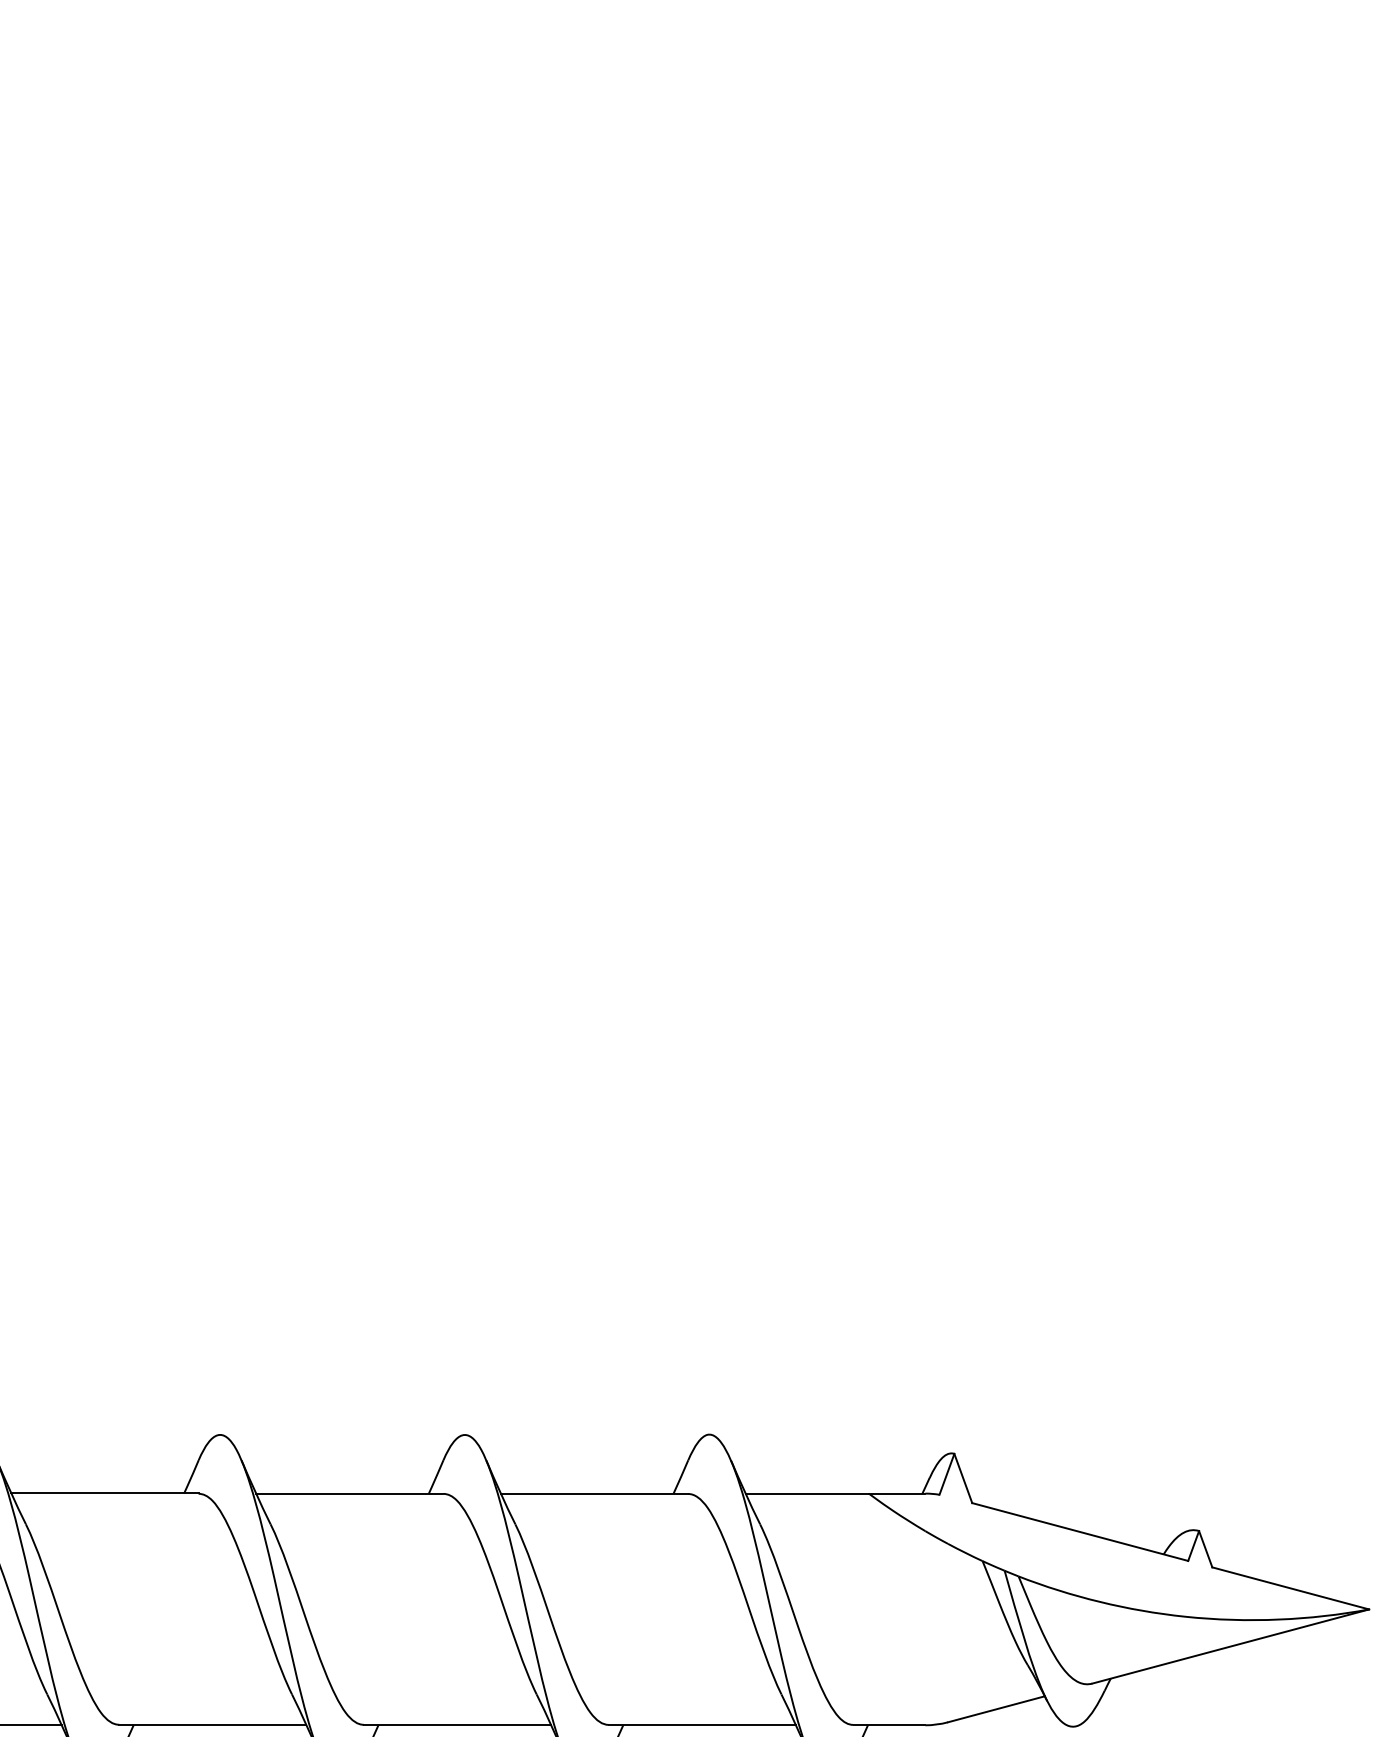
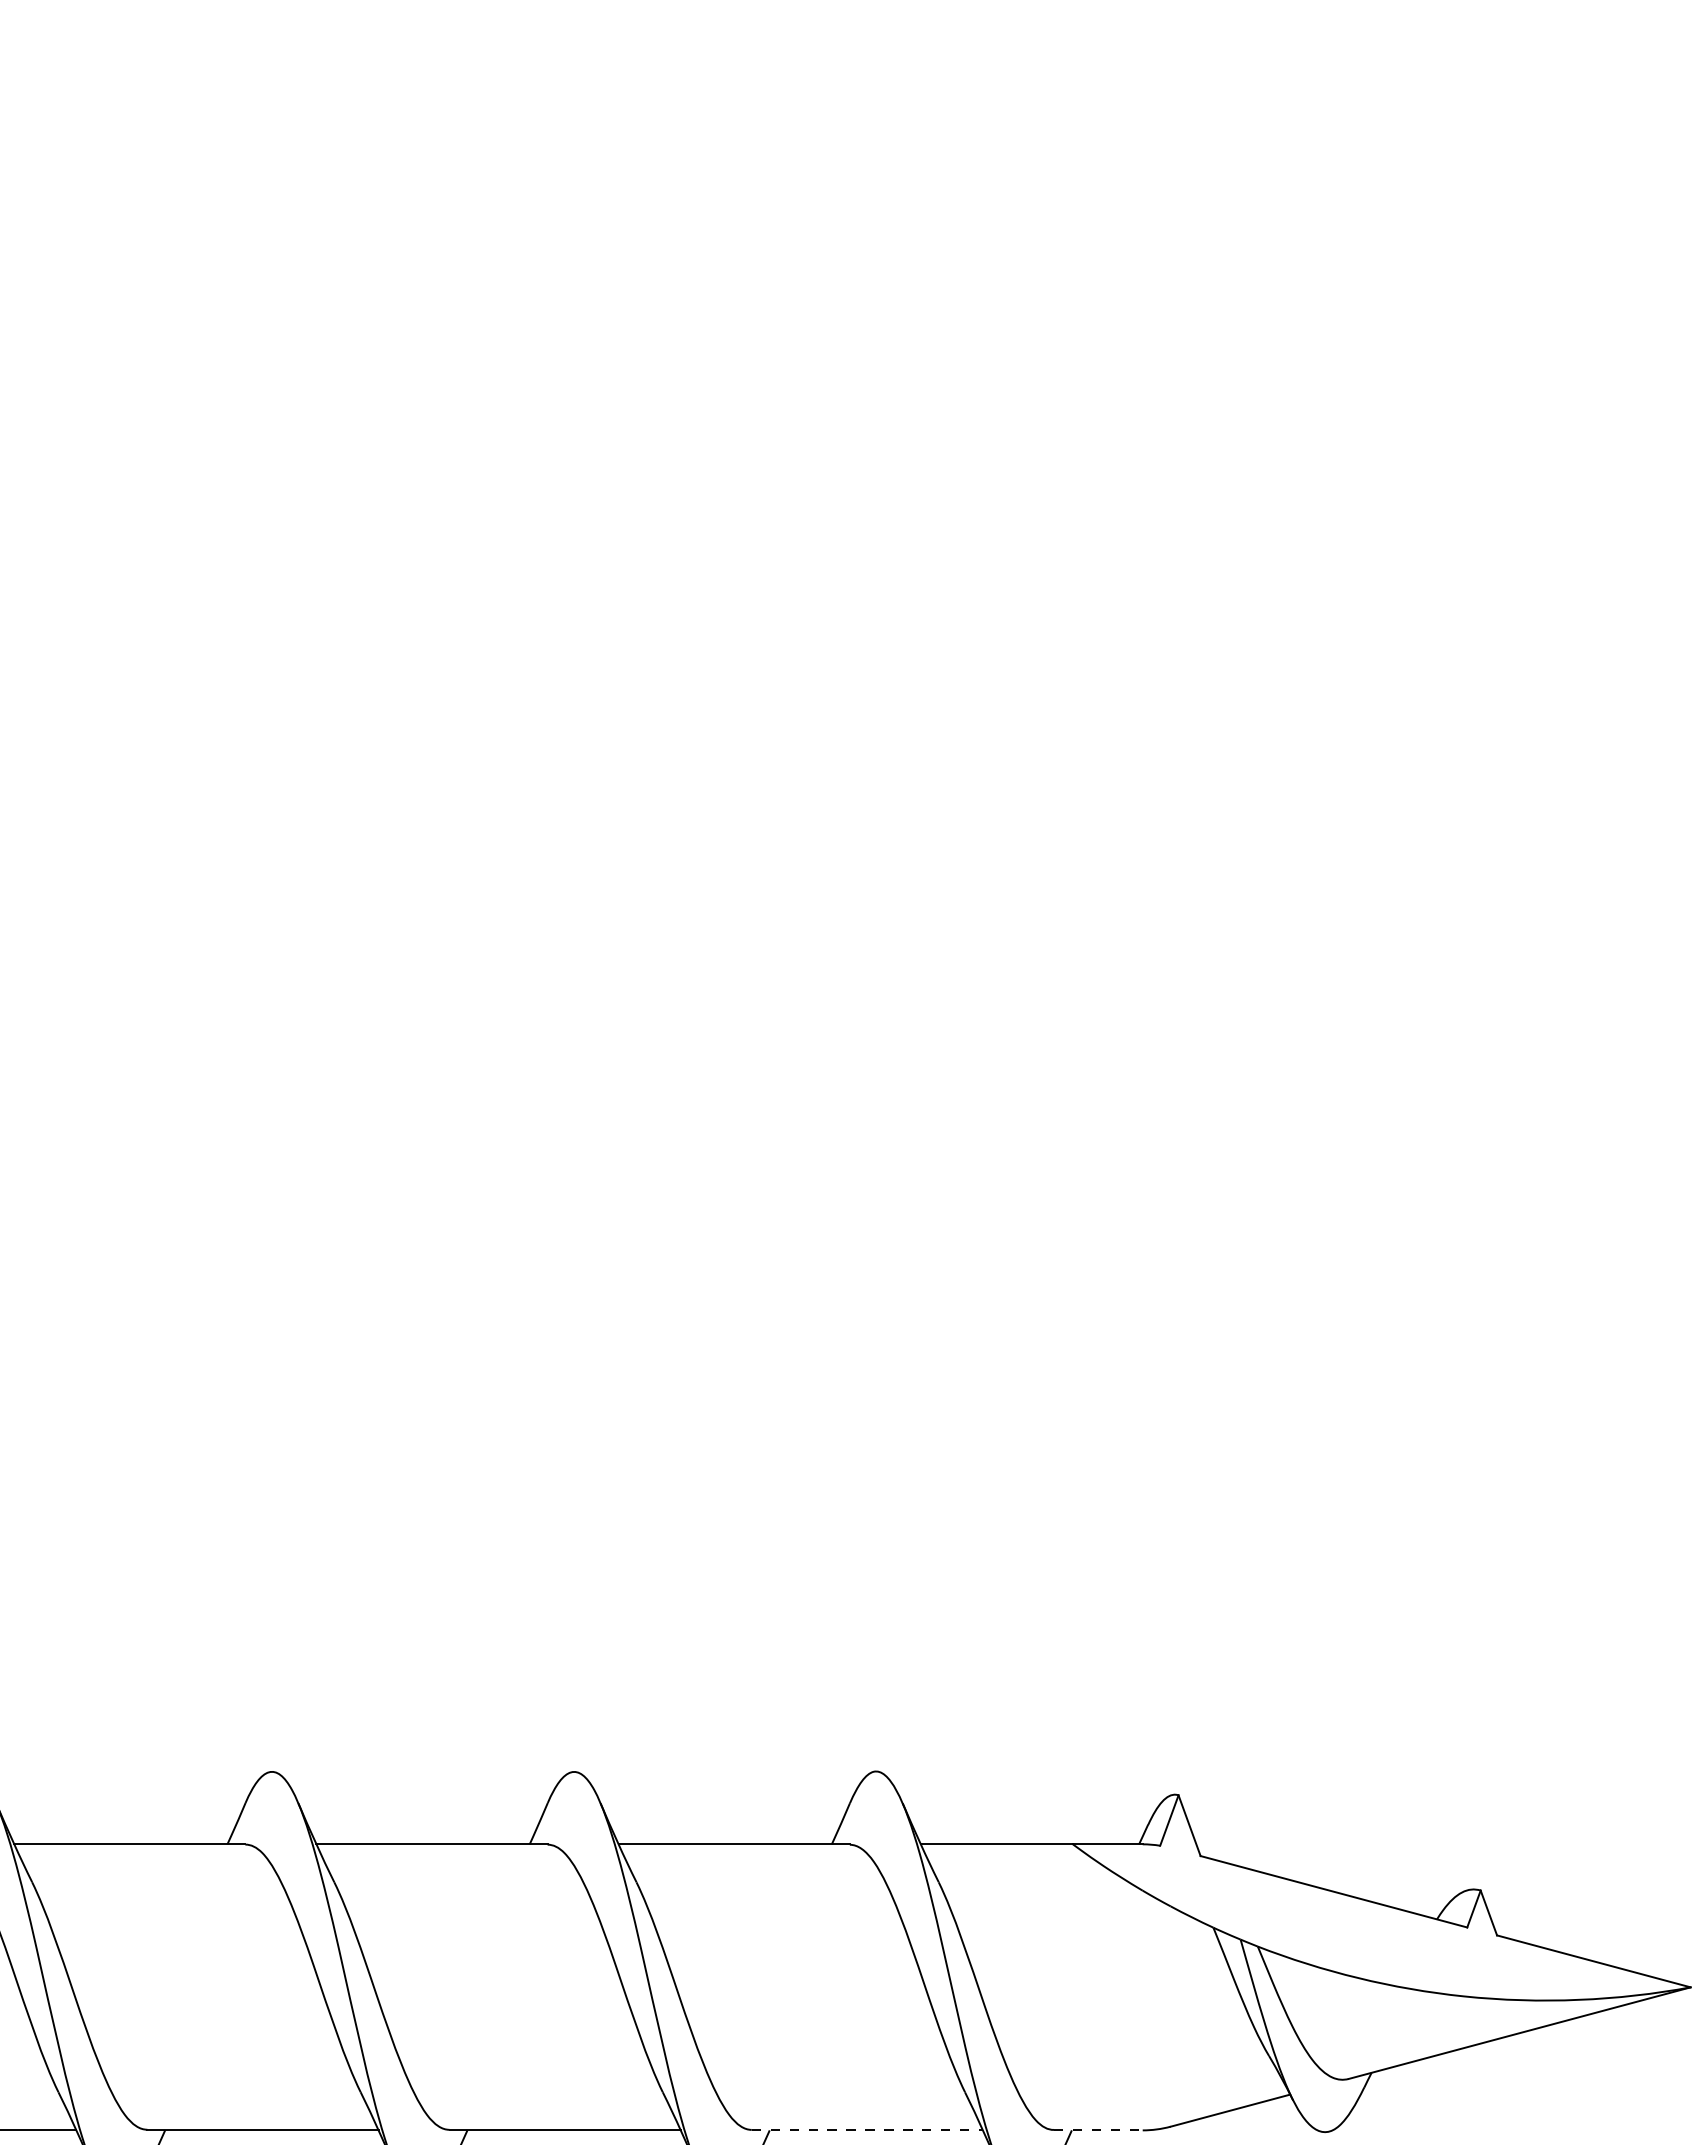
line: (702, 1725) -> (867, 2130), solid -> dashed
line: (889, 1725) -> (1098, 2130), solid -> dashed

